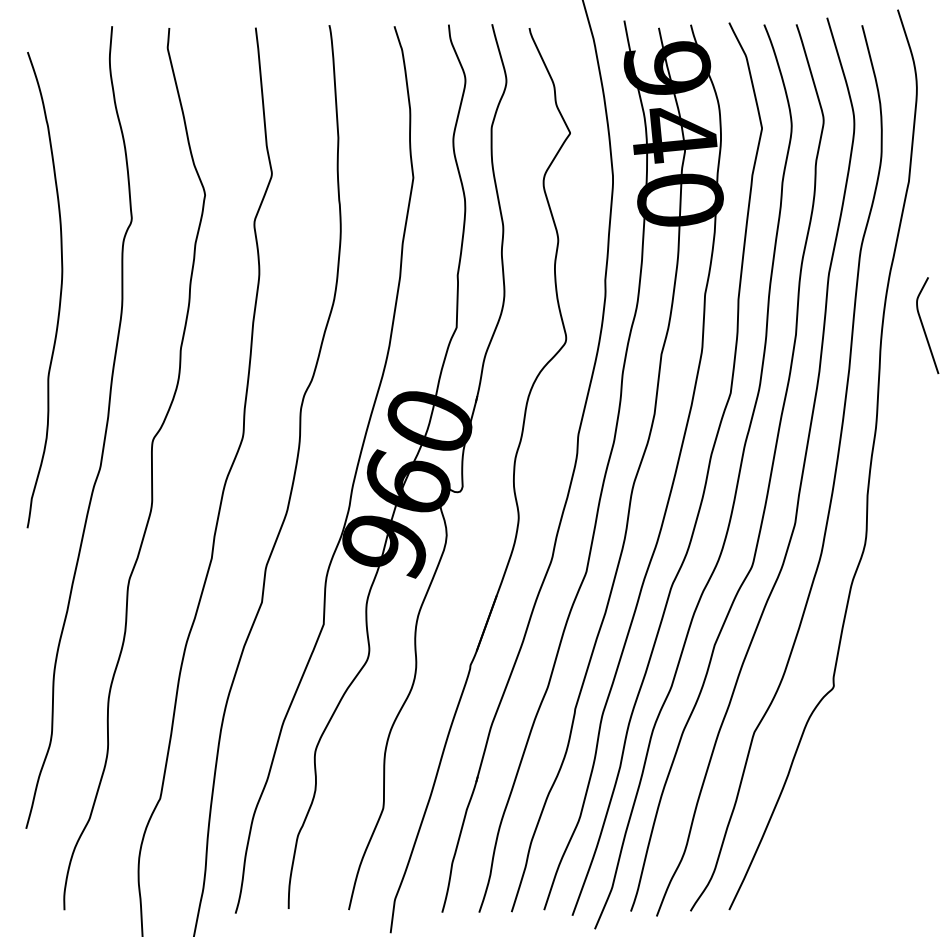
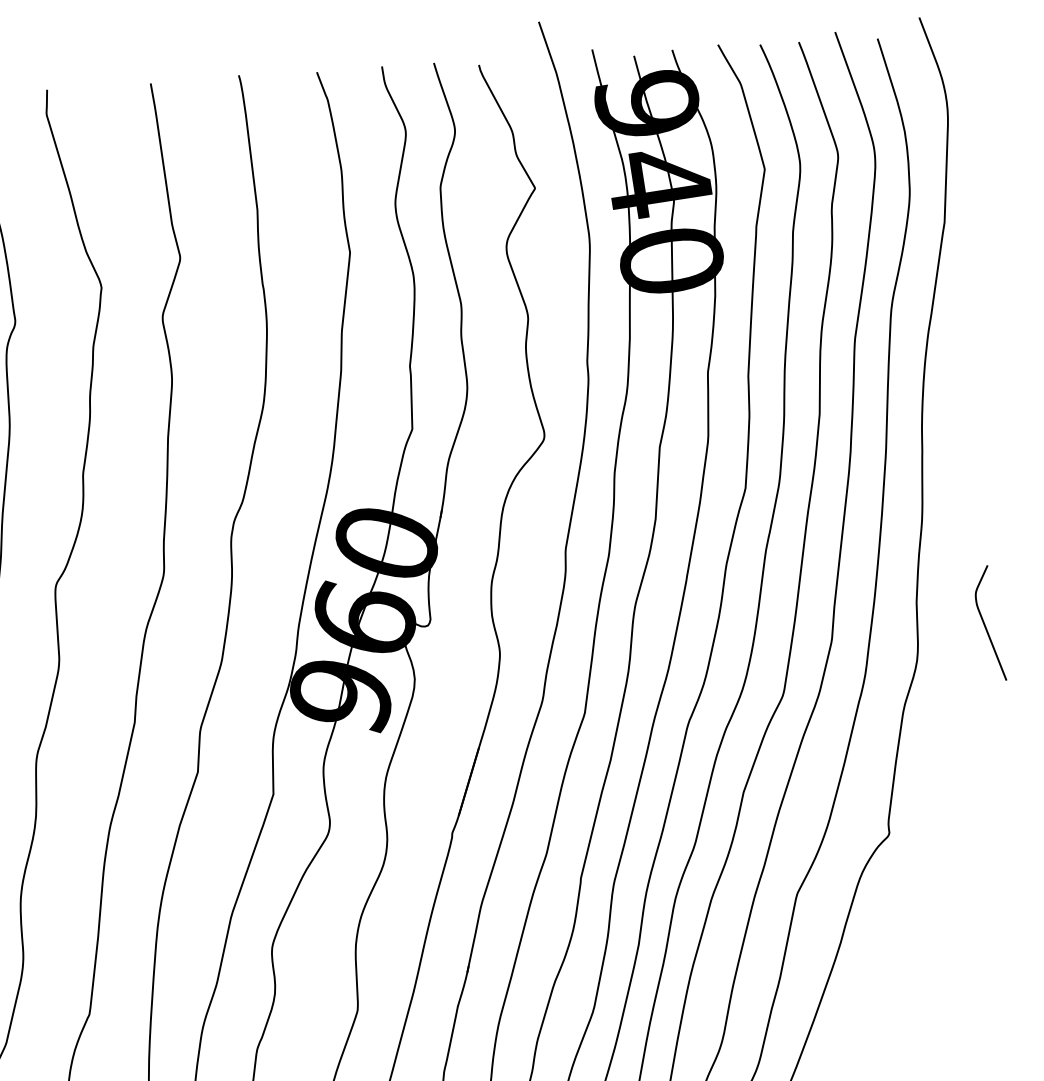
curve: (924, 327) -> (986, 625), moved

